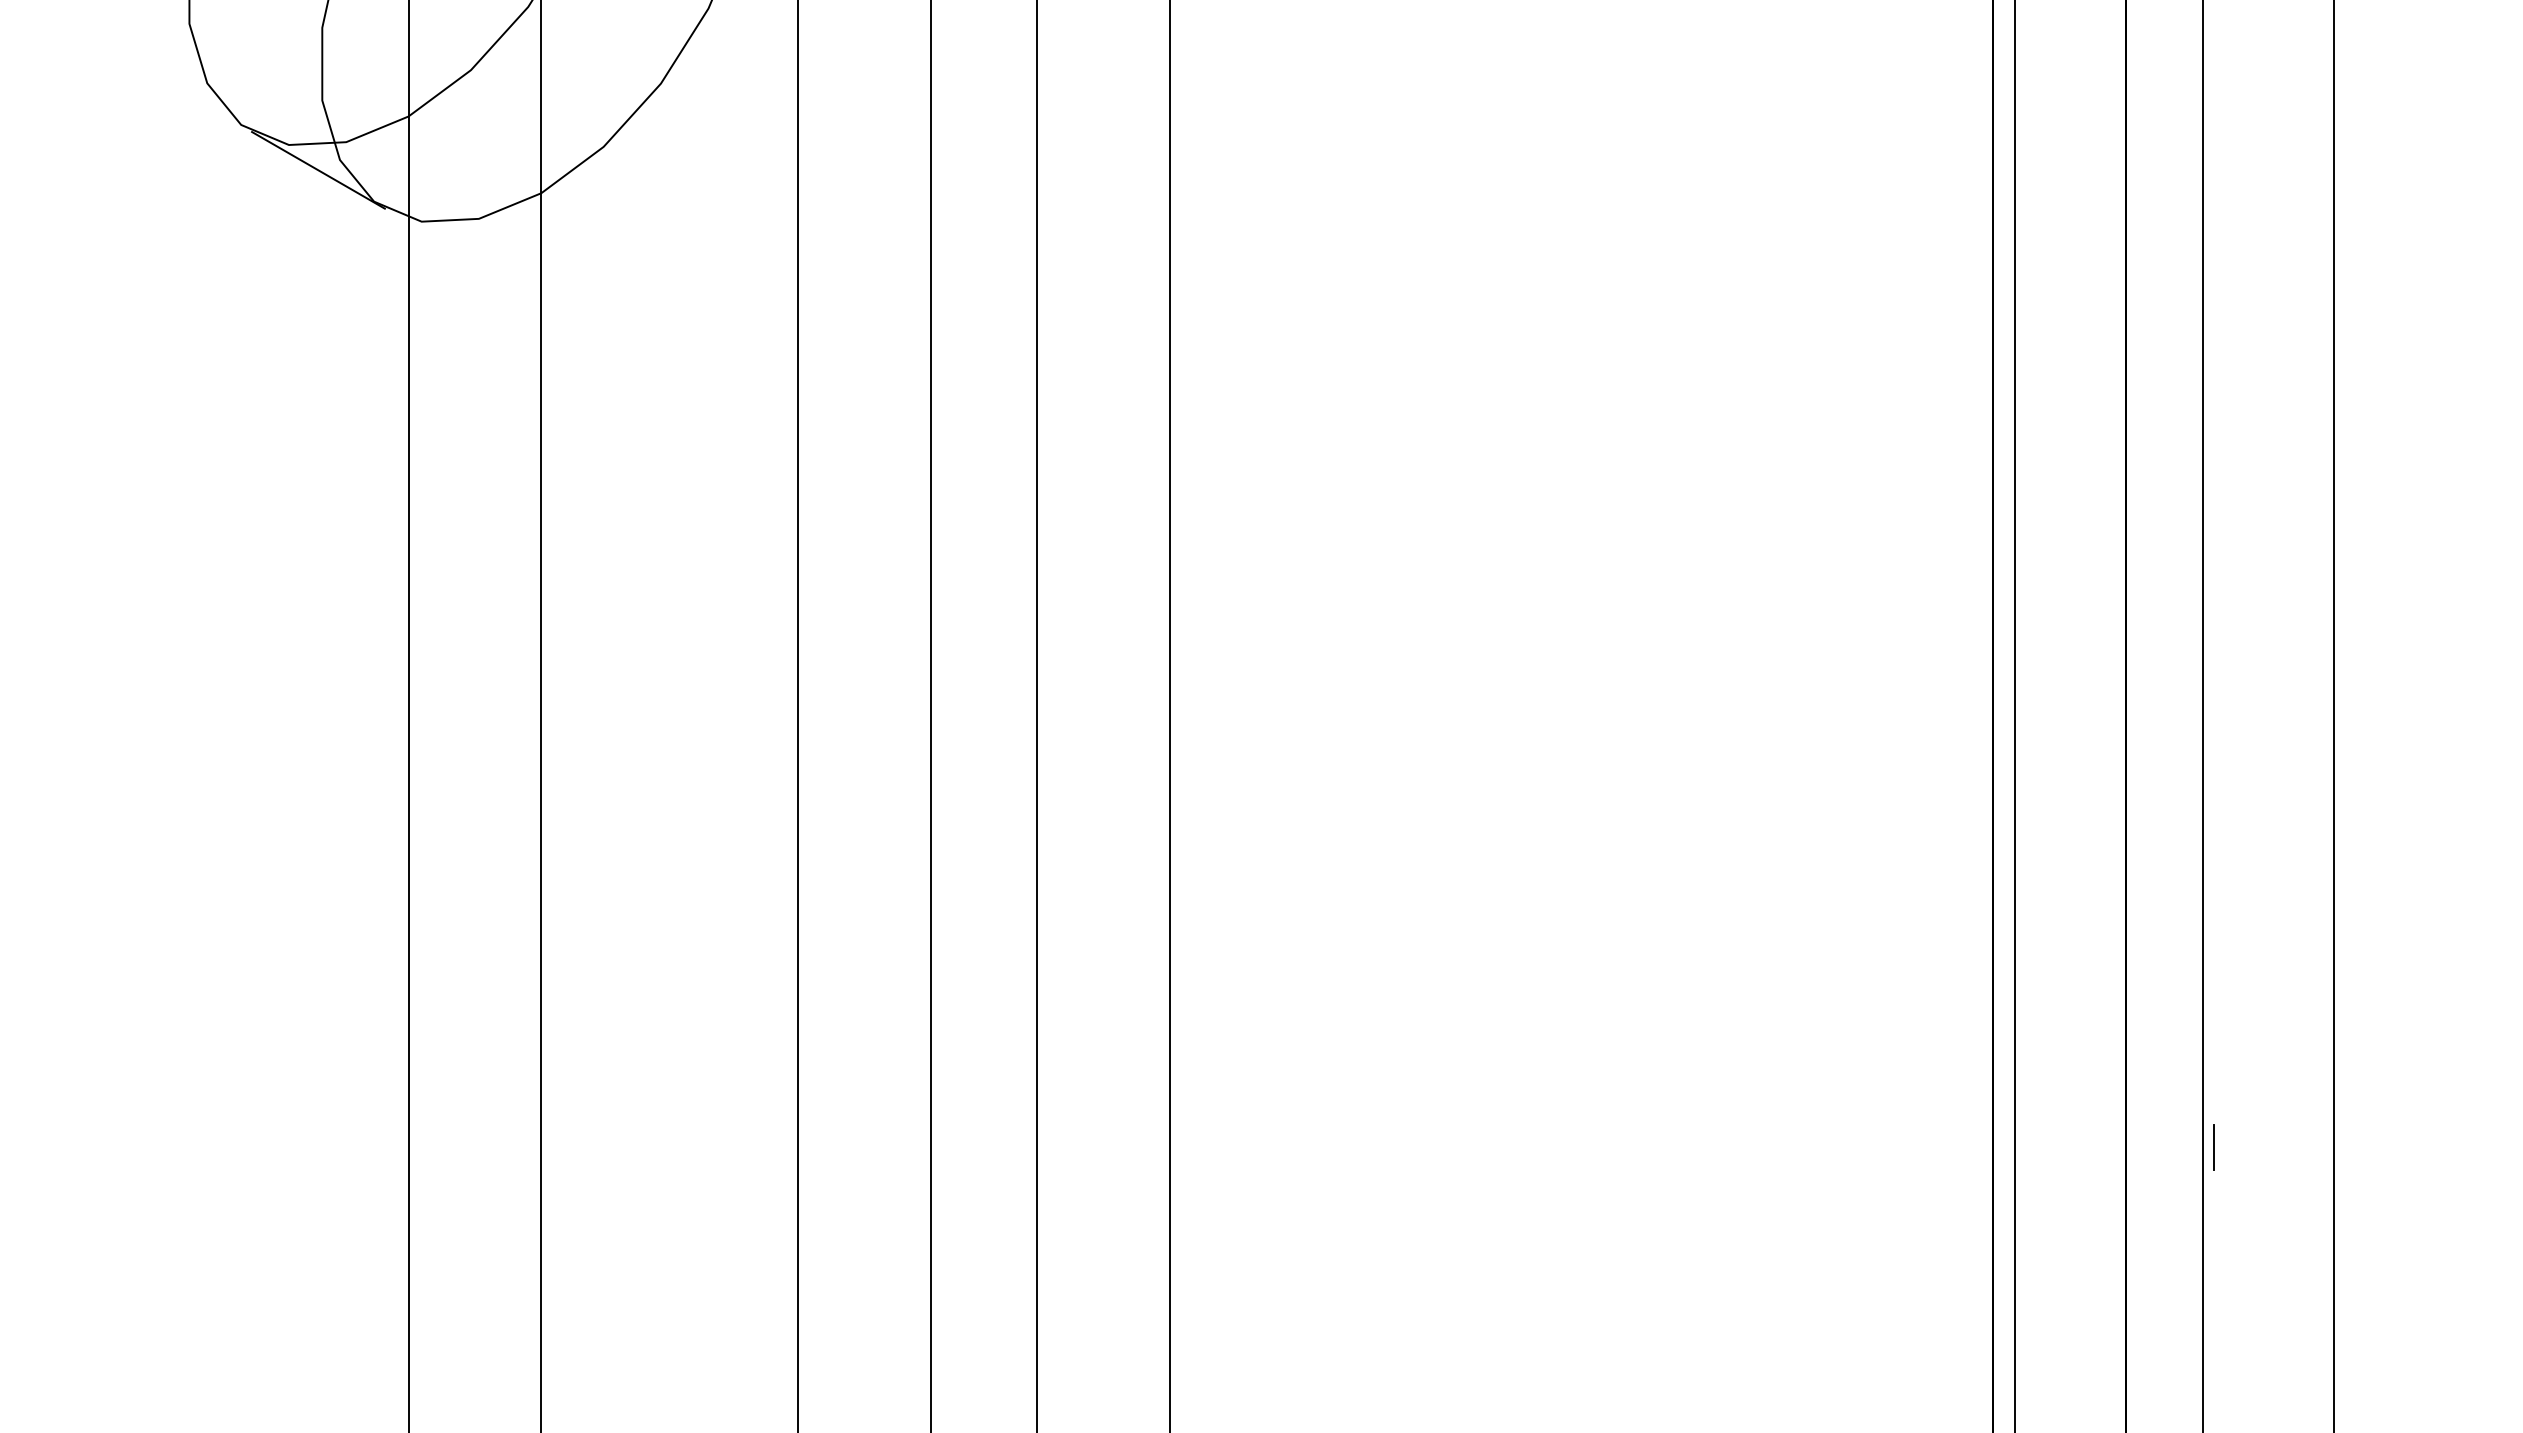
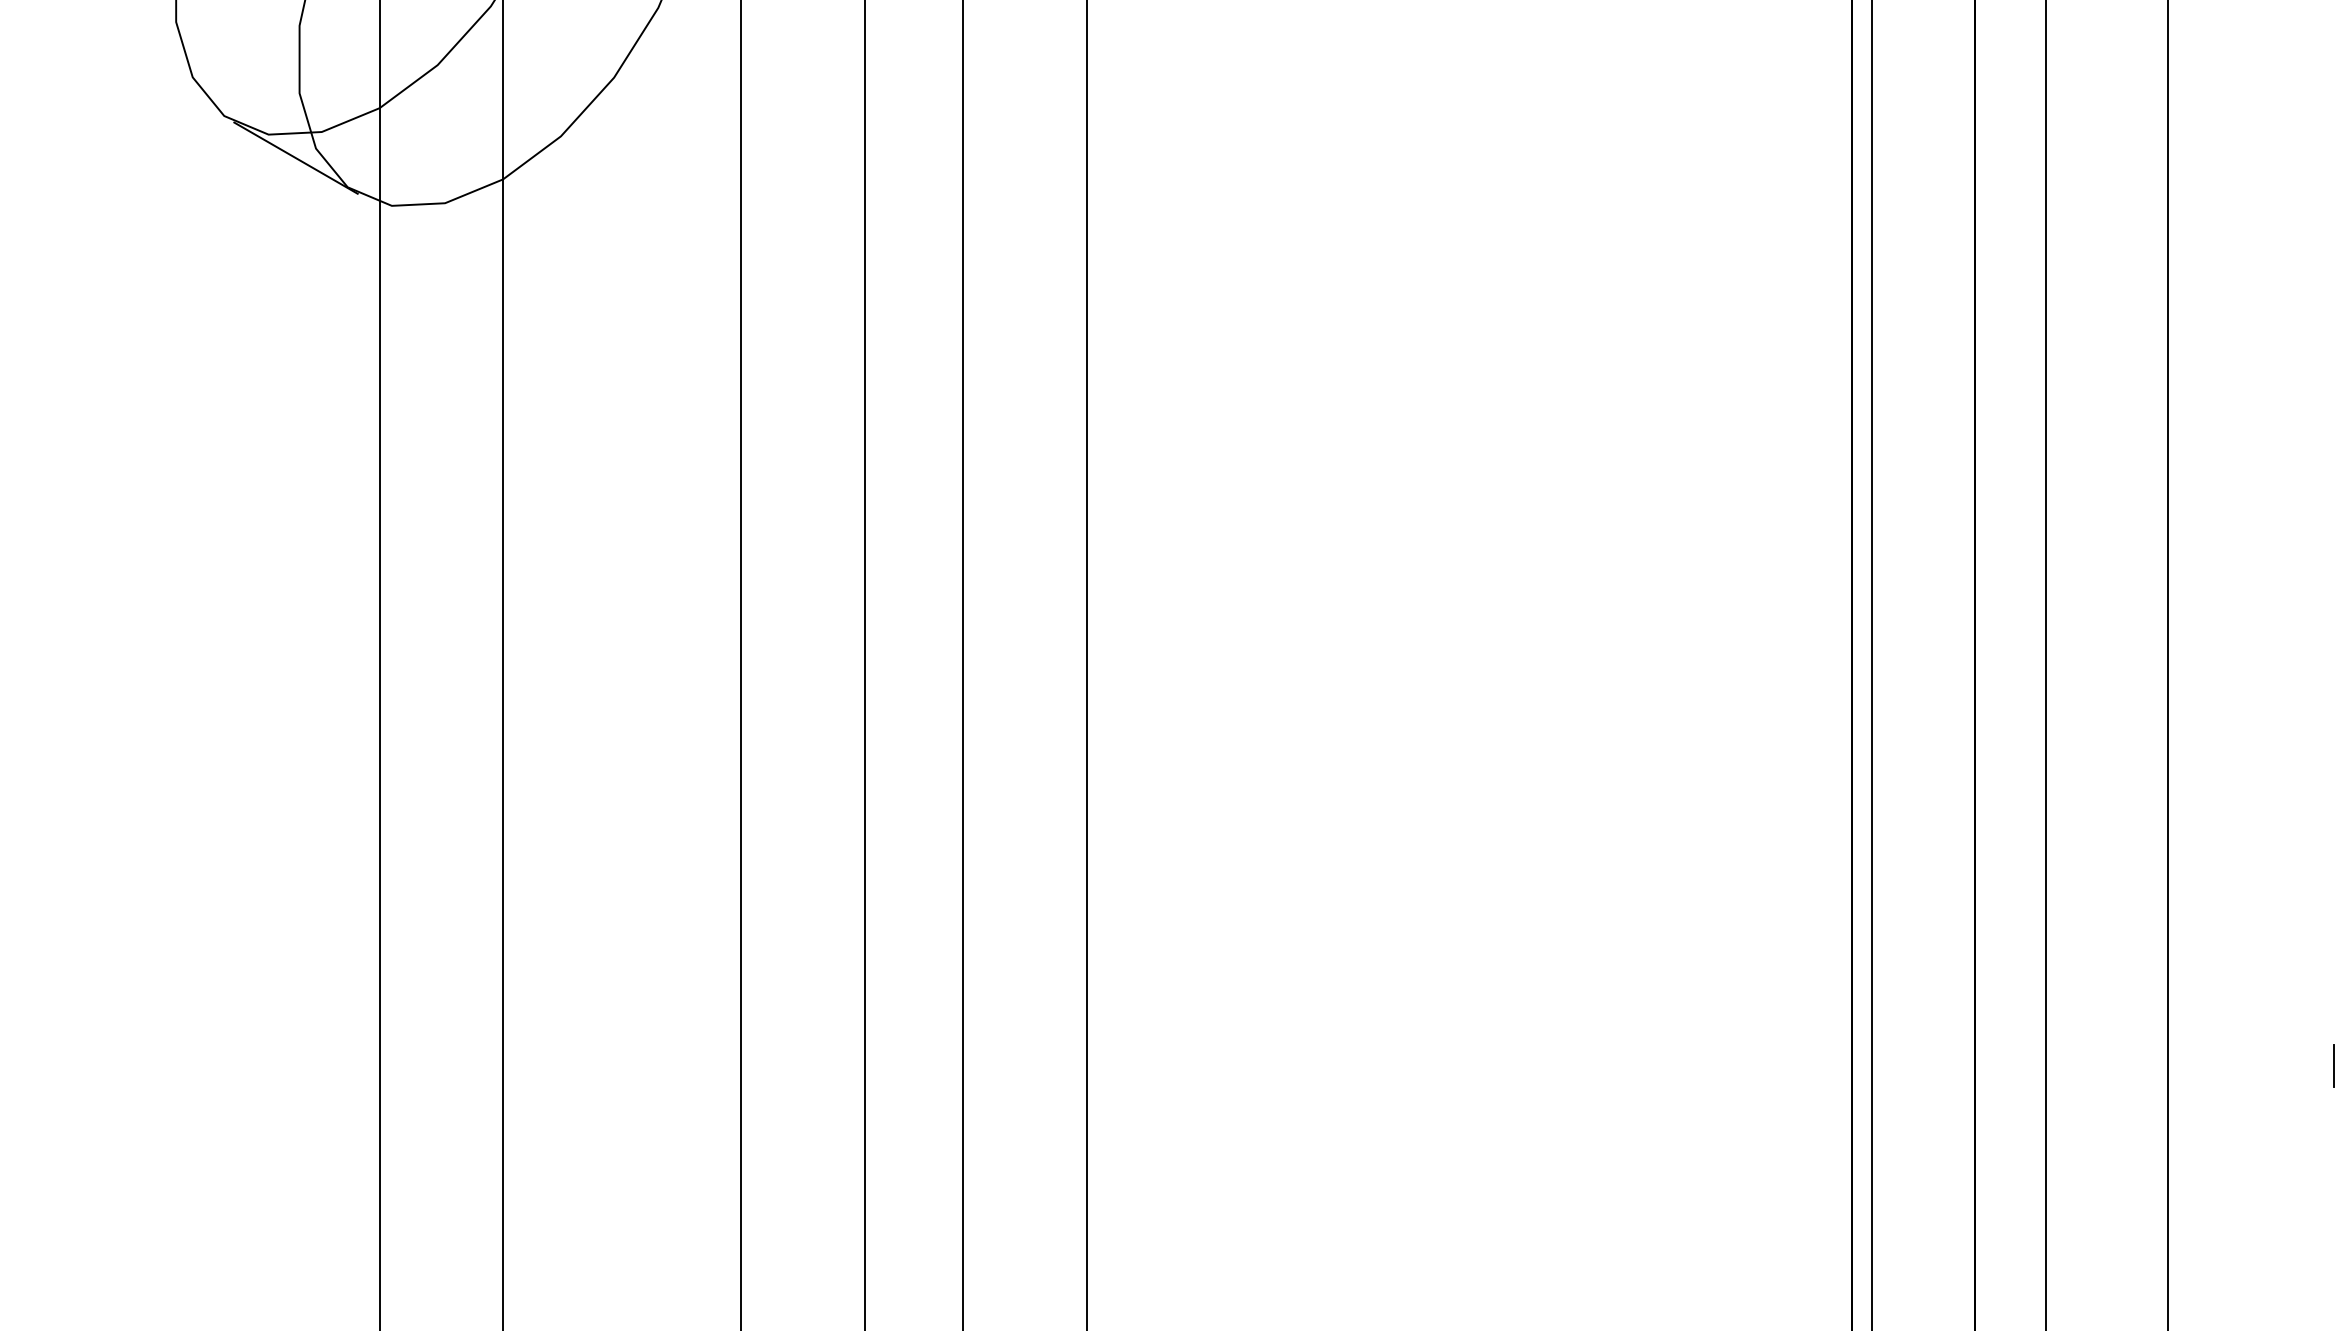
line: (2213, 1147) -> (2334, 1065), moved

